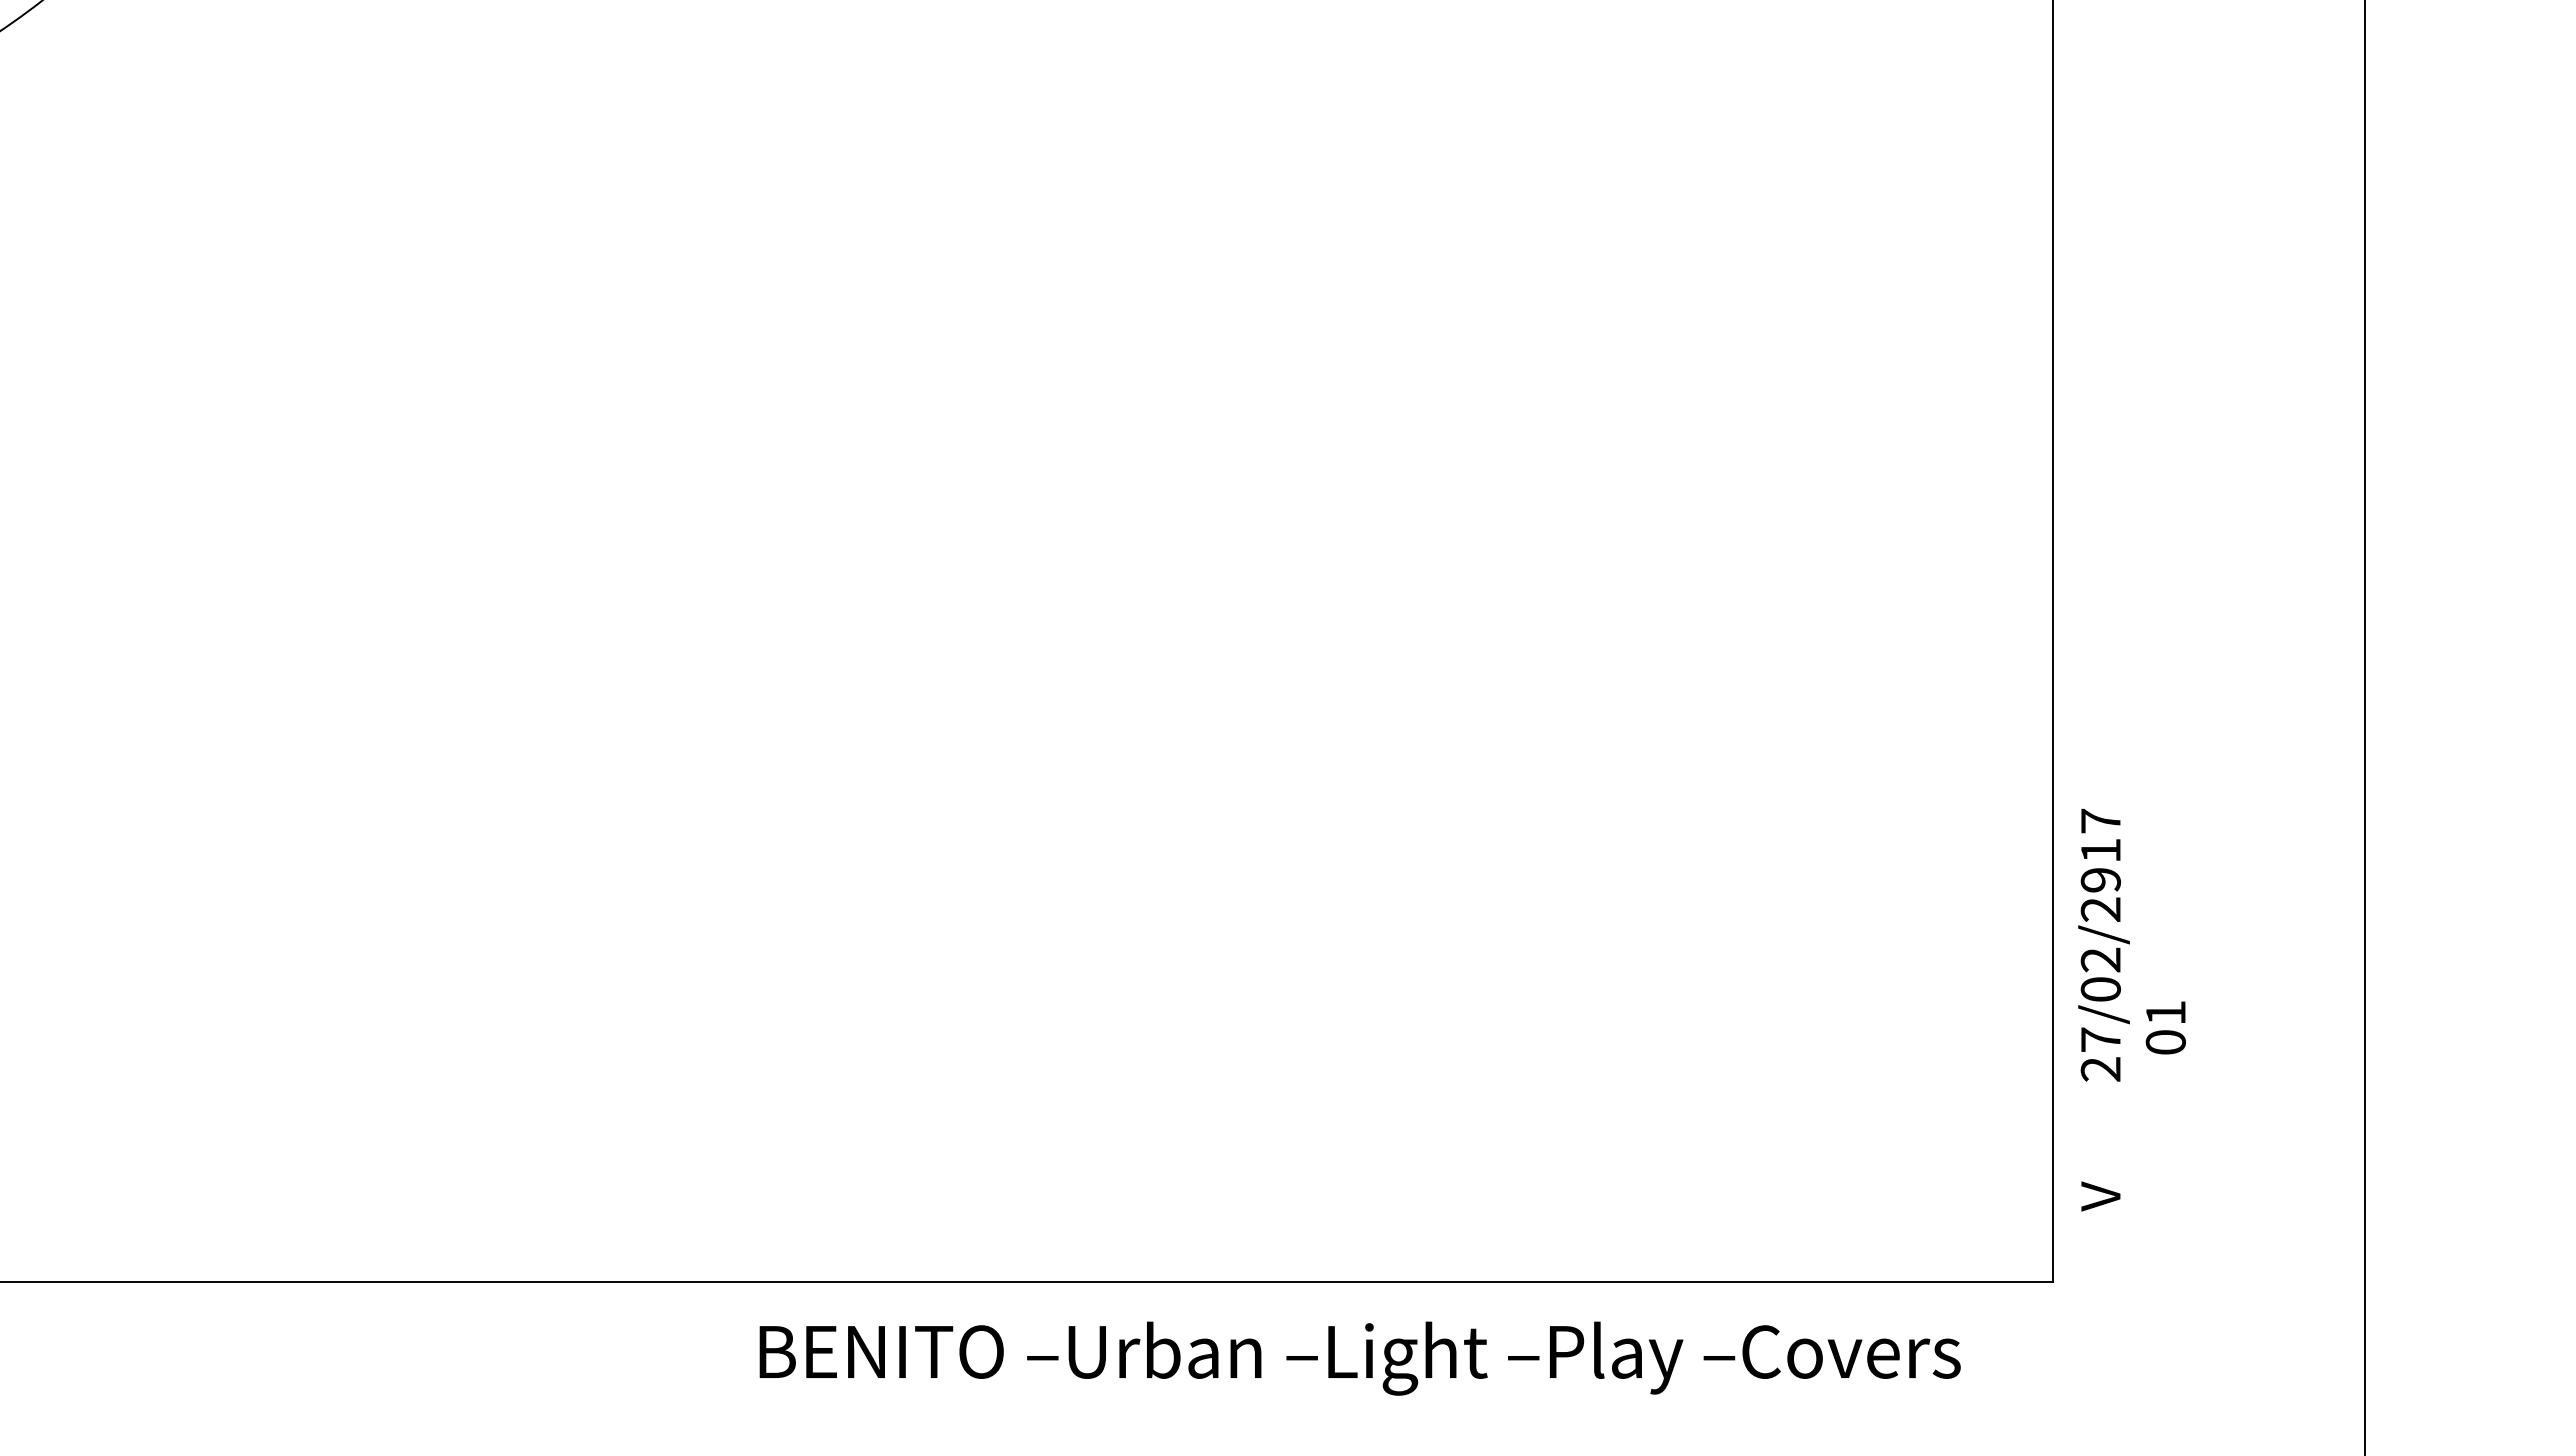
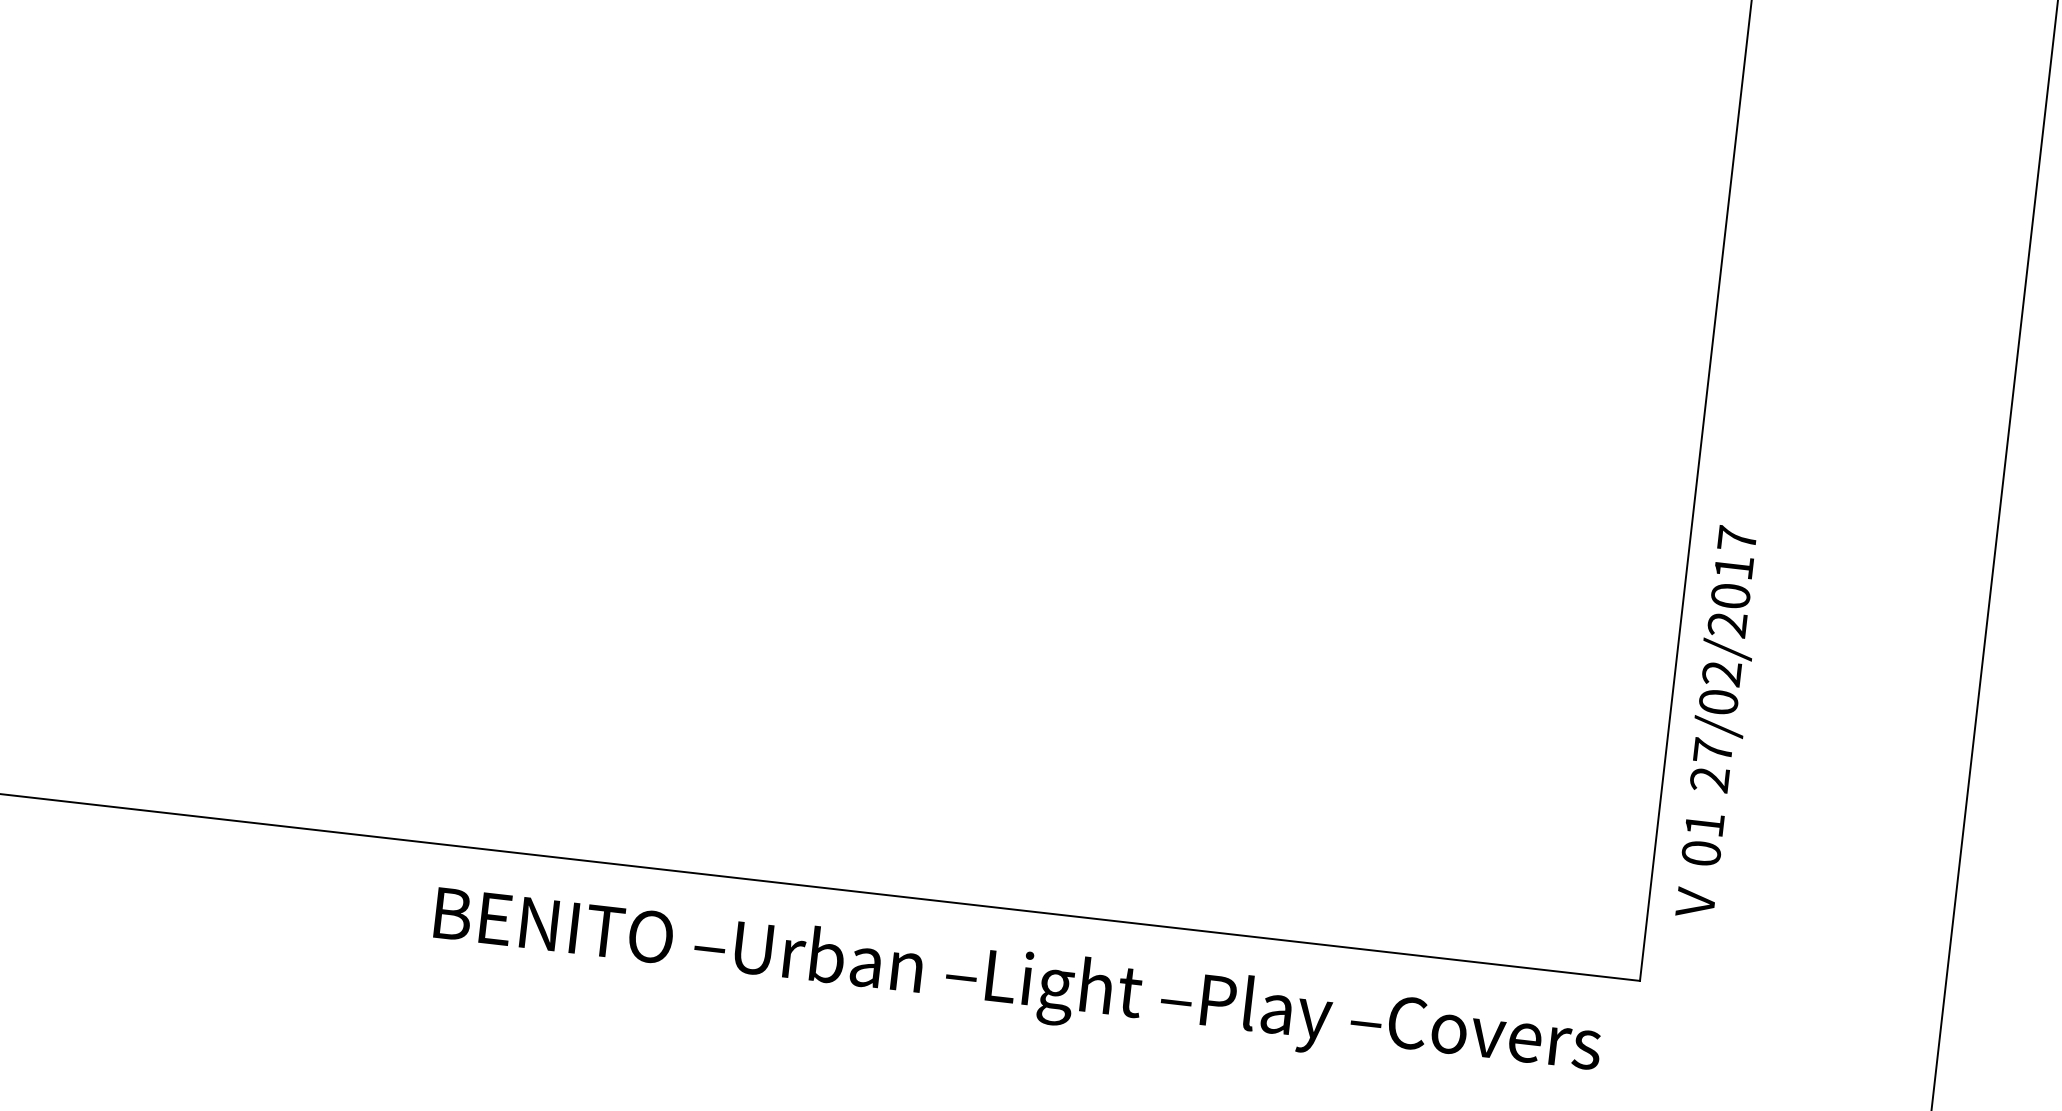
text: (2100, 880) -> (1730, 596), 27/02/2917 -> 27/02/2017
text: (2165, 1027) -> (1702, 838), moved
text: (1359, 1358) -> (1016, 984), moved

